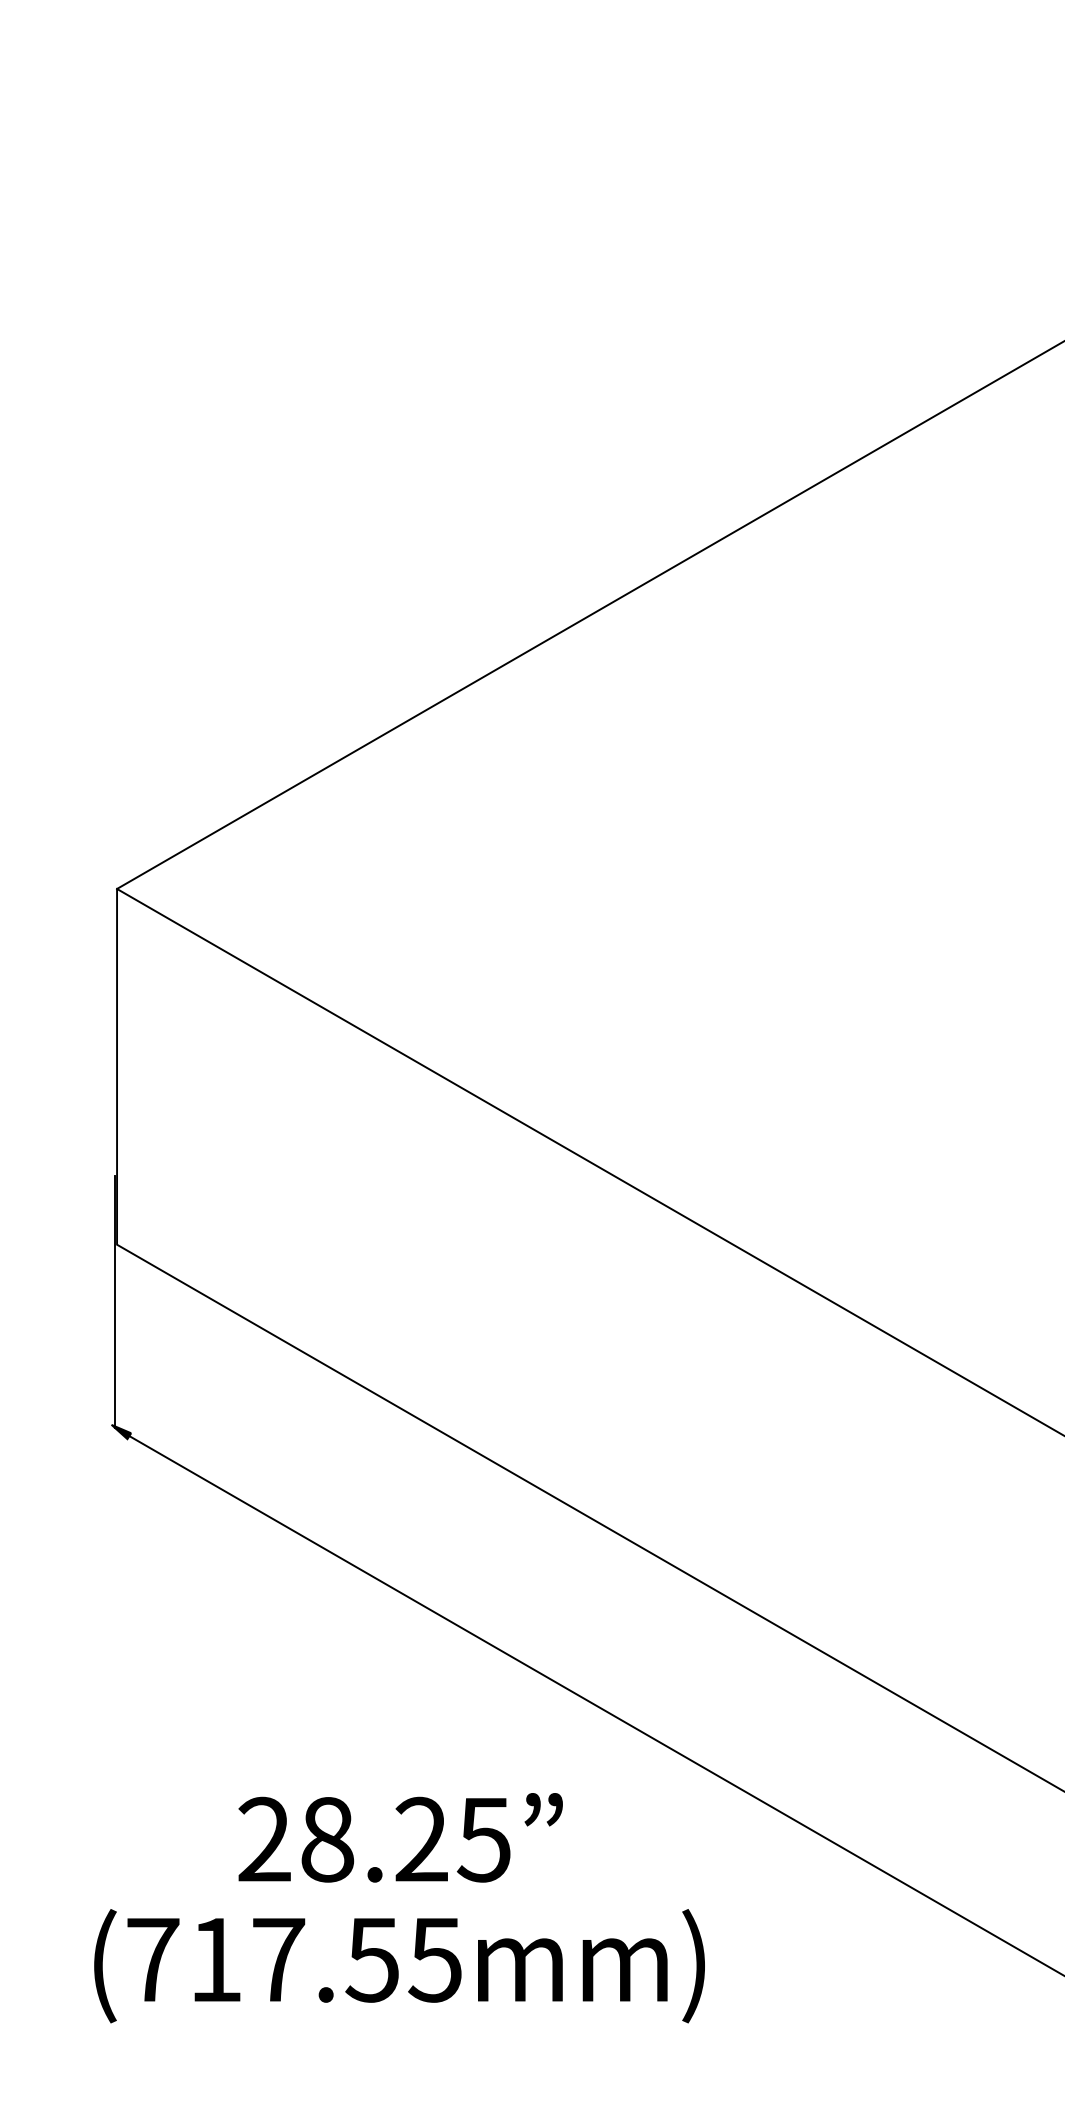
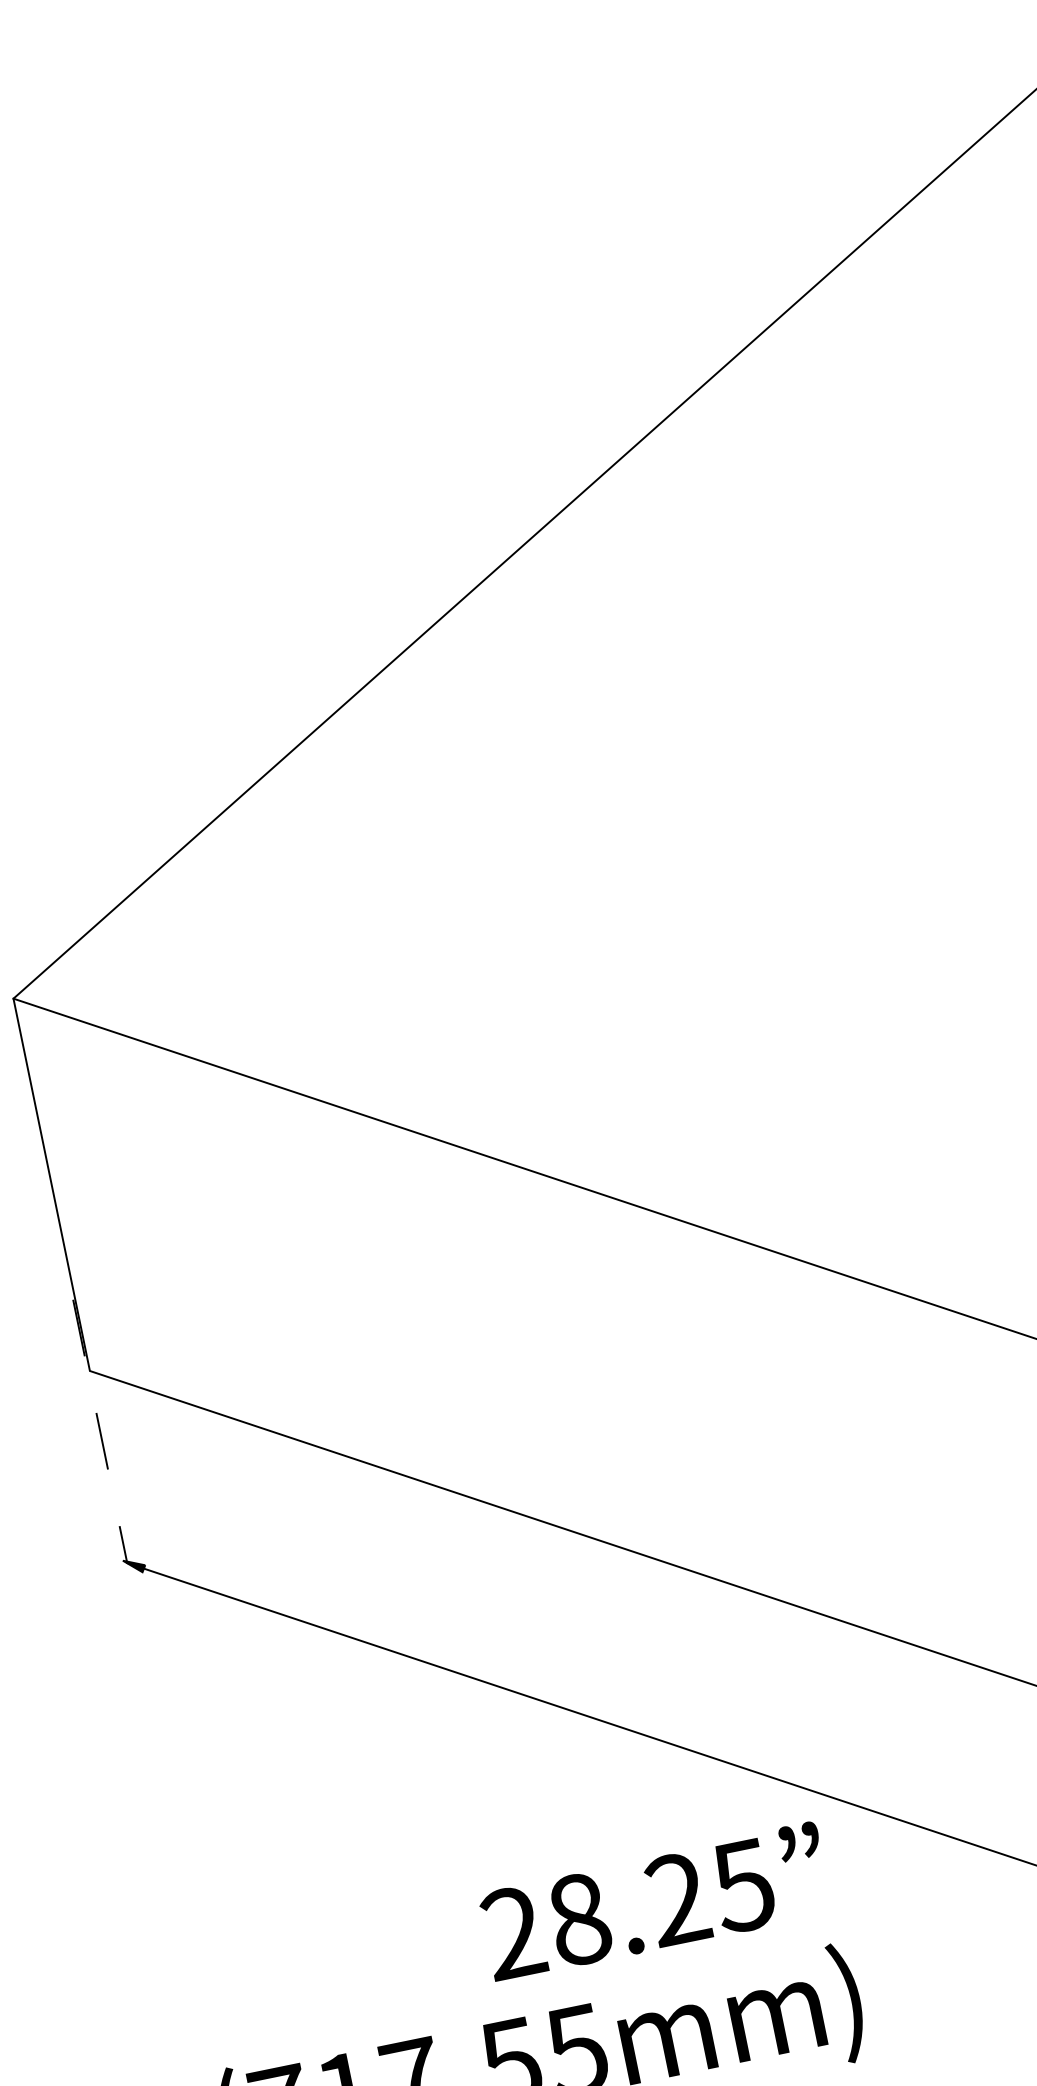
line: (115, 1302) -> (100, 1431), solid -> dashed
text: (400, 1837) -> (655, 1901), moved

